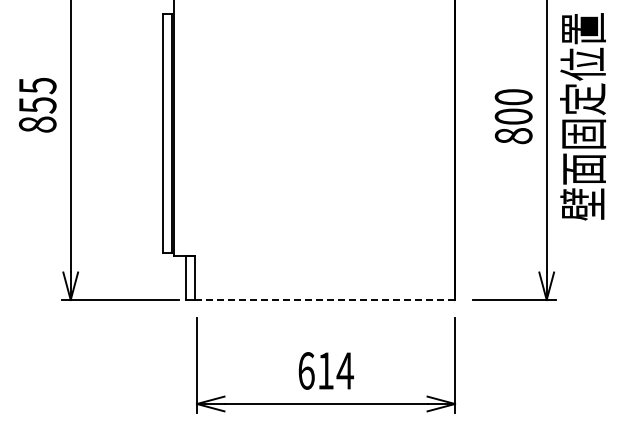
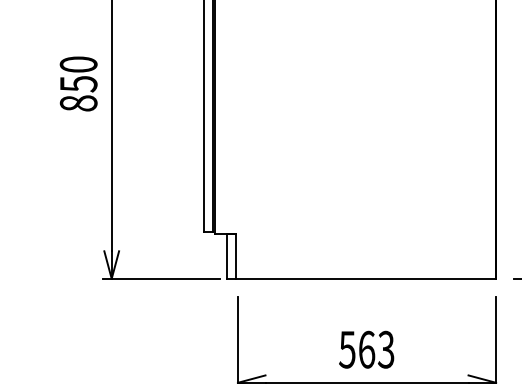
text: (37, 85) -> (78, 64), 855 -> 850
line: (325, 300) -> (366, 279), dashed -> solid
text: (326, 370) -> (367, 349), 614 -> 563

